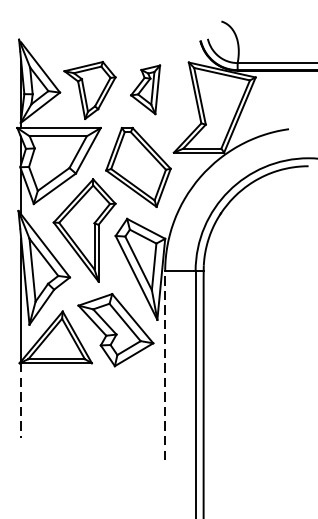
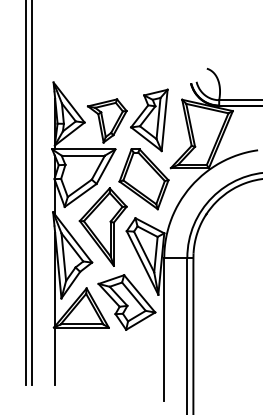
part: (145, 89) -> (149, 120), size x1.67
line: (165, 364) -> (164, 328), dashed -> solid
line: (21, 401) -> (55, 356), dashed -> solid

